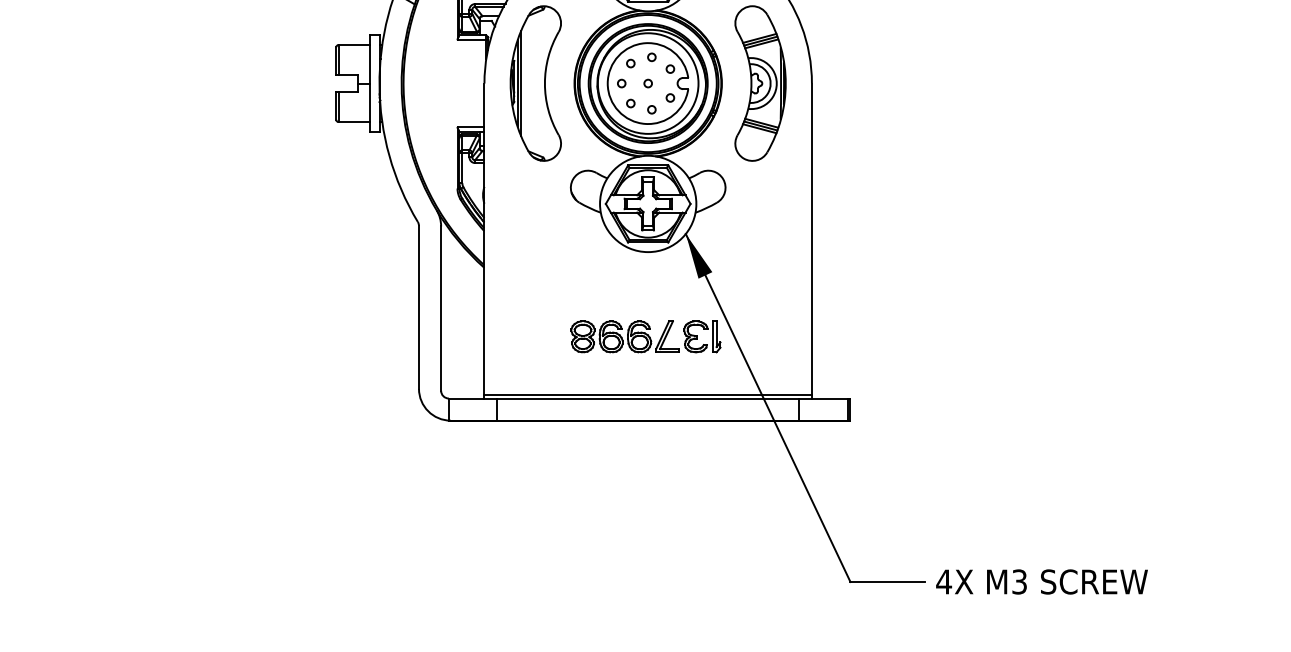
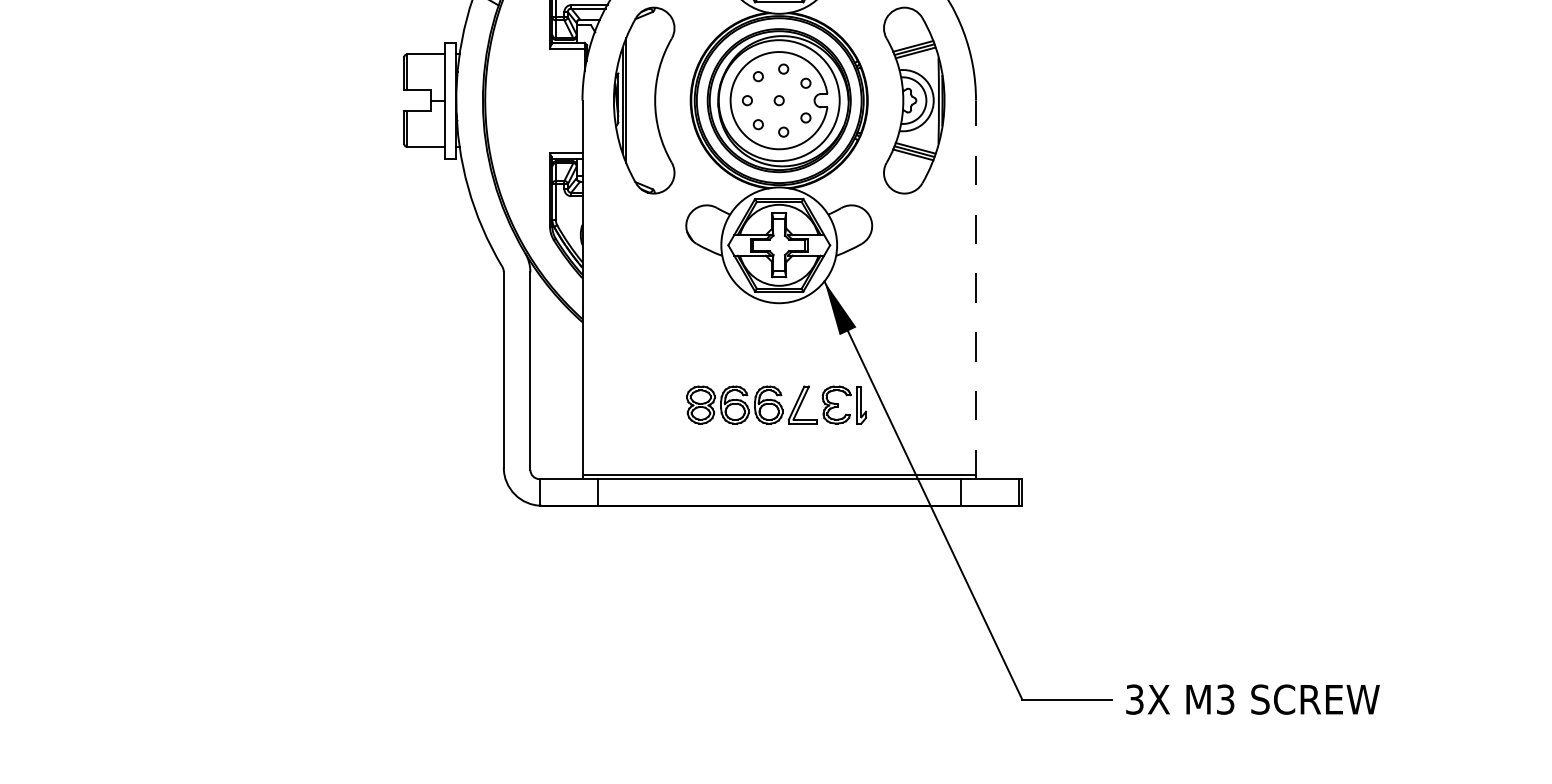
line: (811, 240) -> (975, 289), solid -> dashed
text: (944, 581) -> (1135, 699), 4X -> 3X

